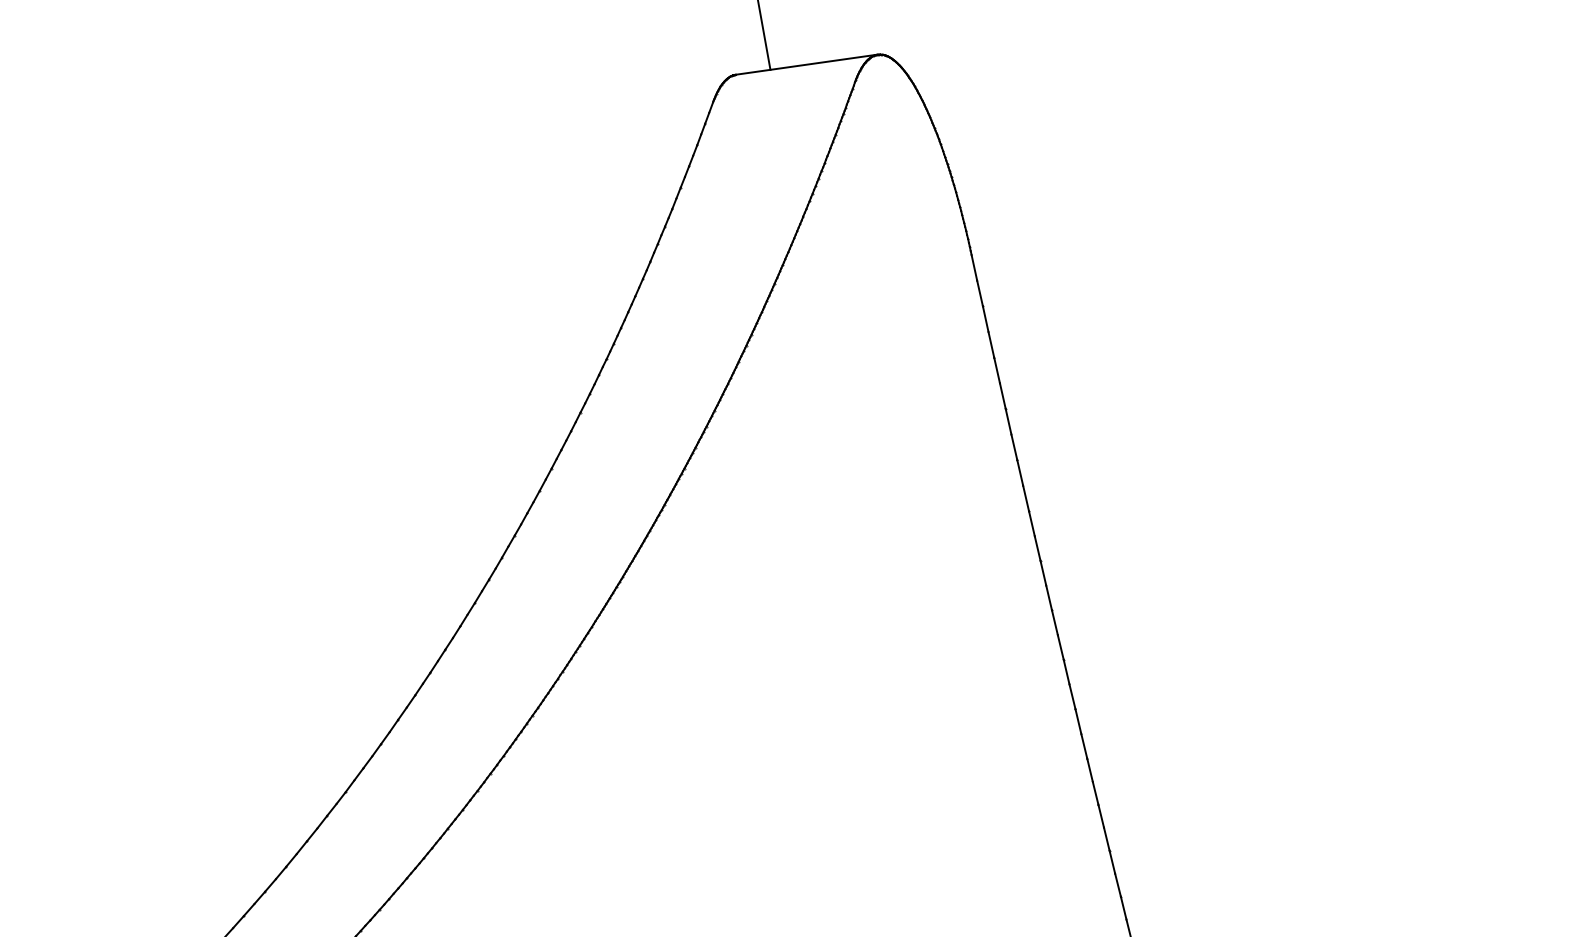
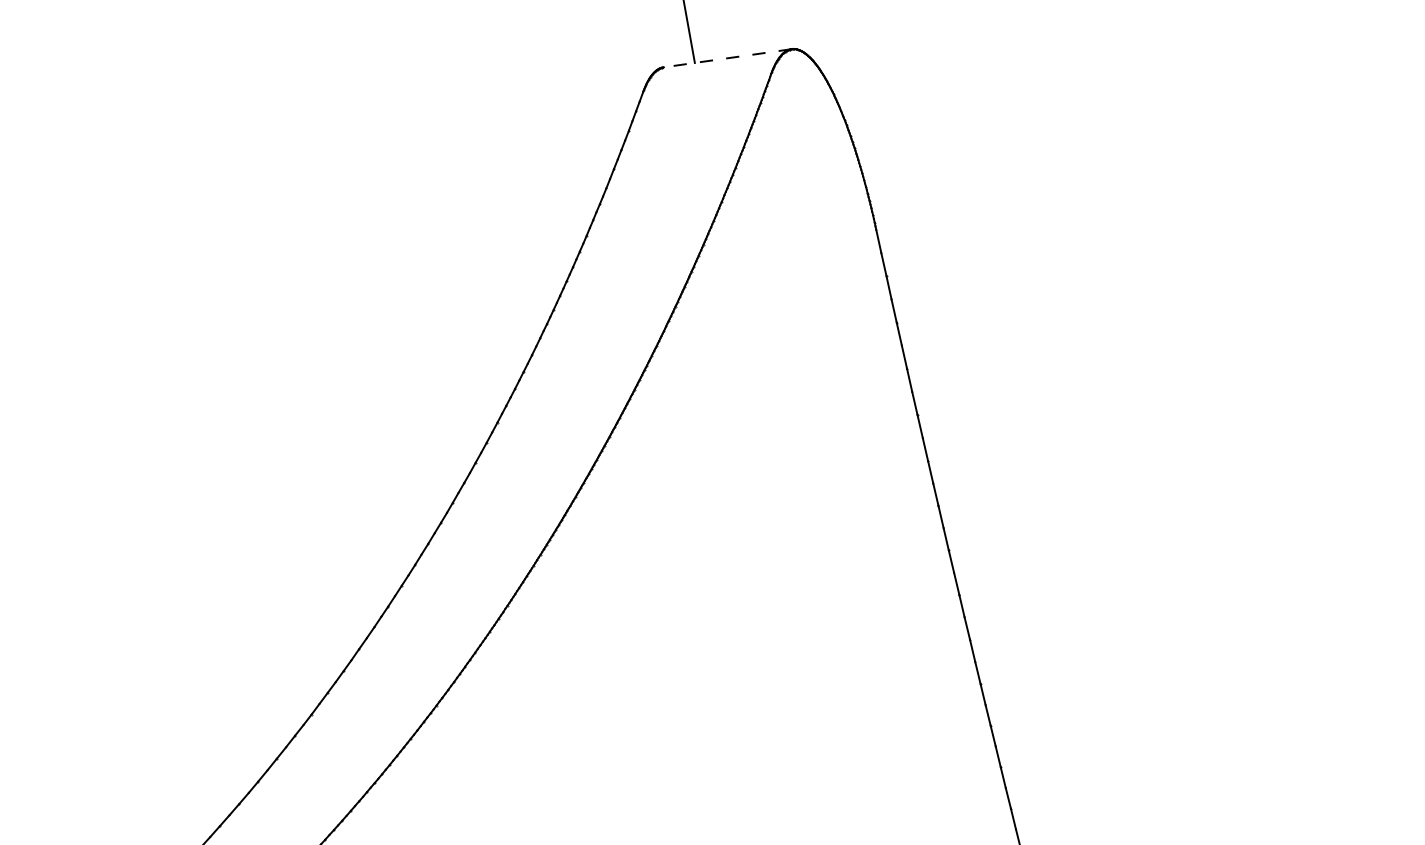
line: (806, 64) -> (727, 58), solid -> dashed

